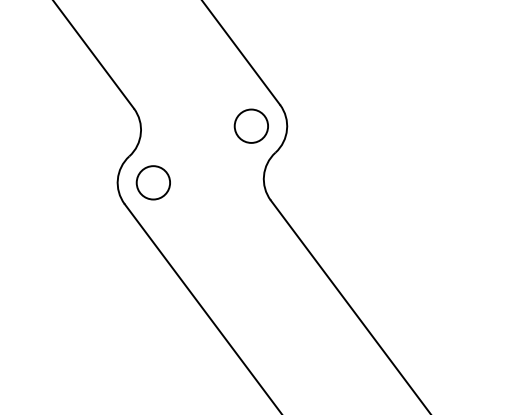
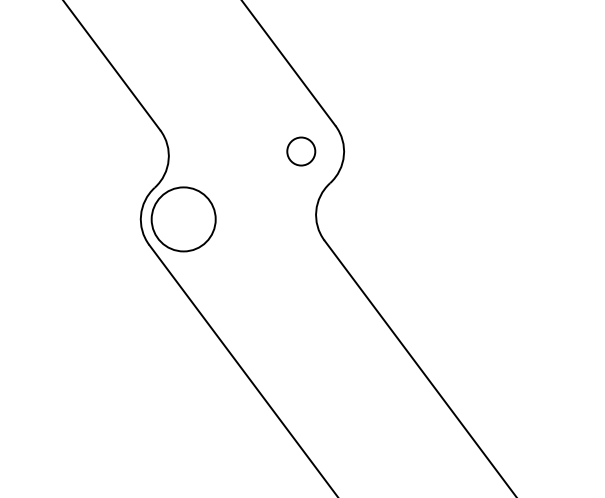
circle: (251, 126) -> (301, 151), size x0.7
circle: (153, 182) -> (183, 219), size x1.6

